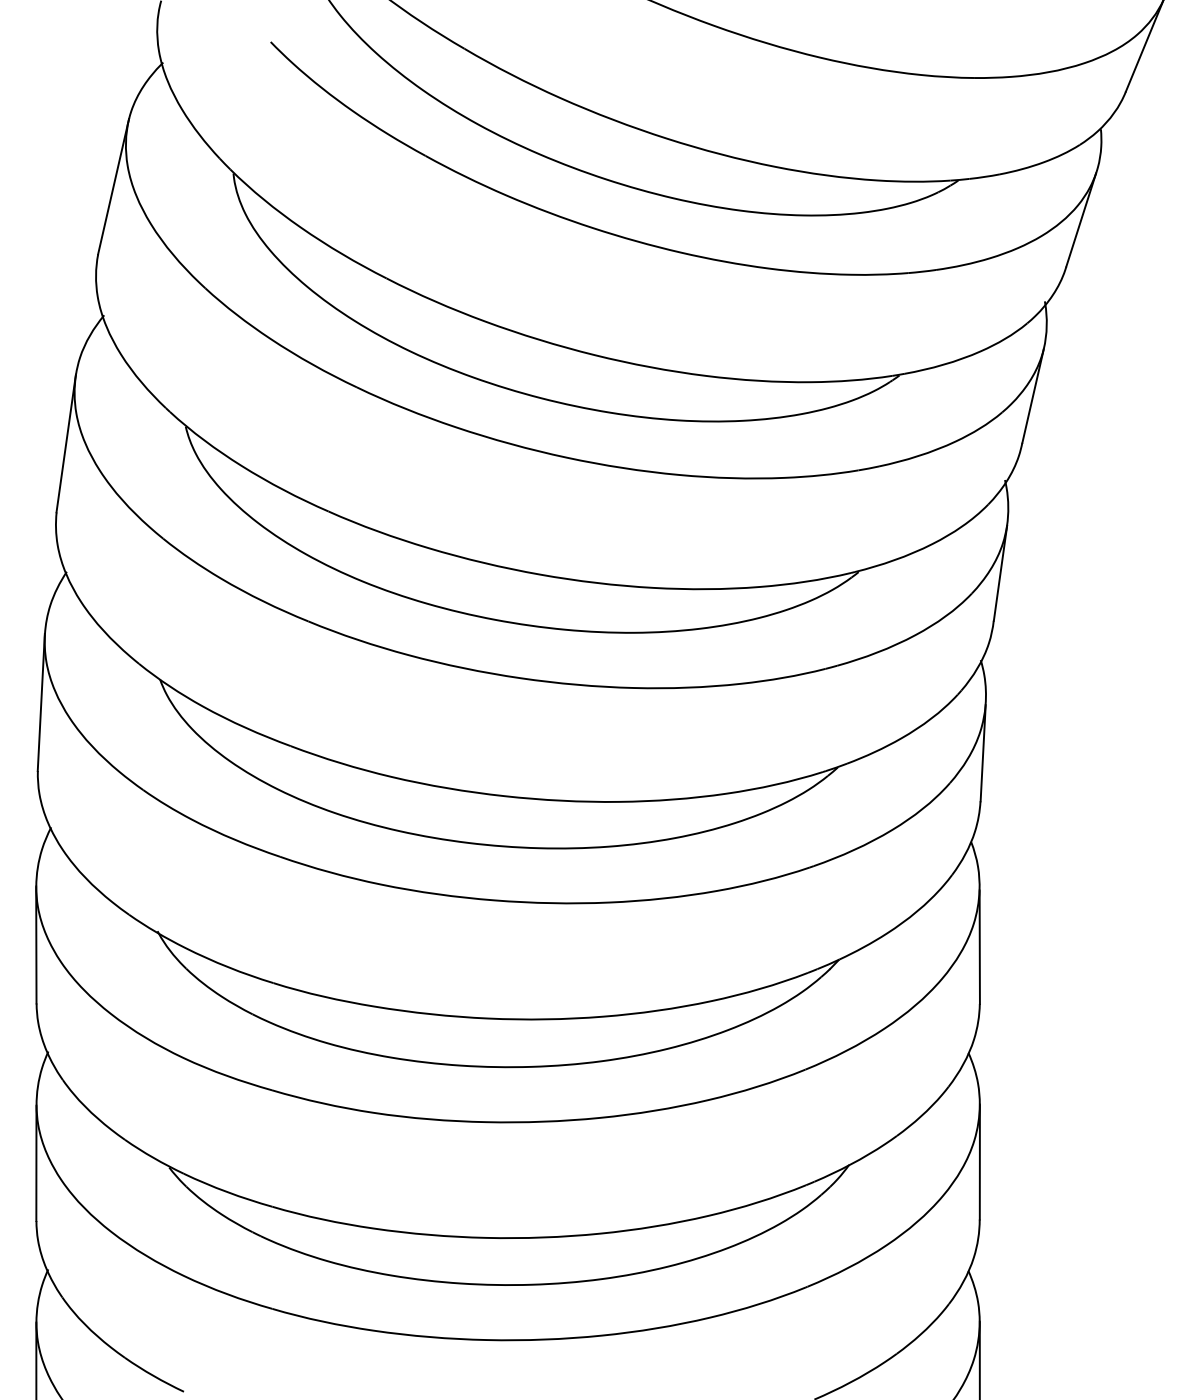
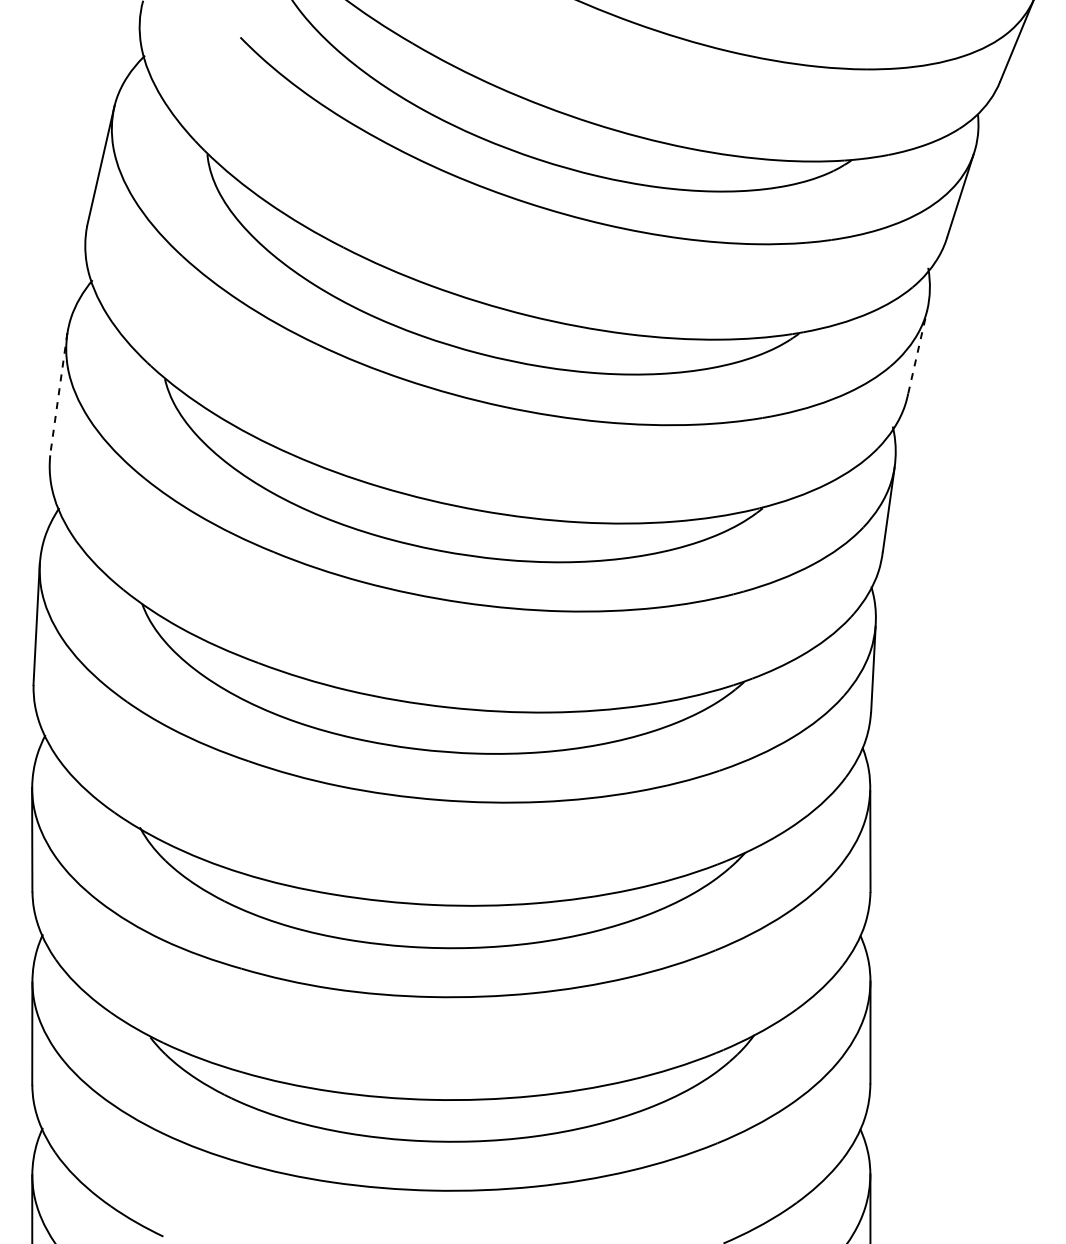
line: (1033, 395) -> (918, 351), solid -> dashed
line: (66, 443) -> (59, 394), solid -> dashed

